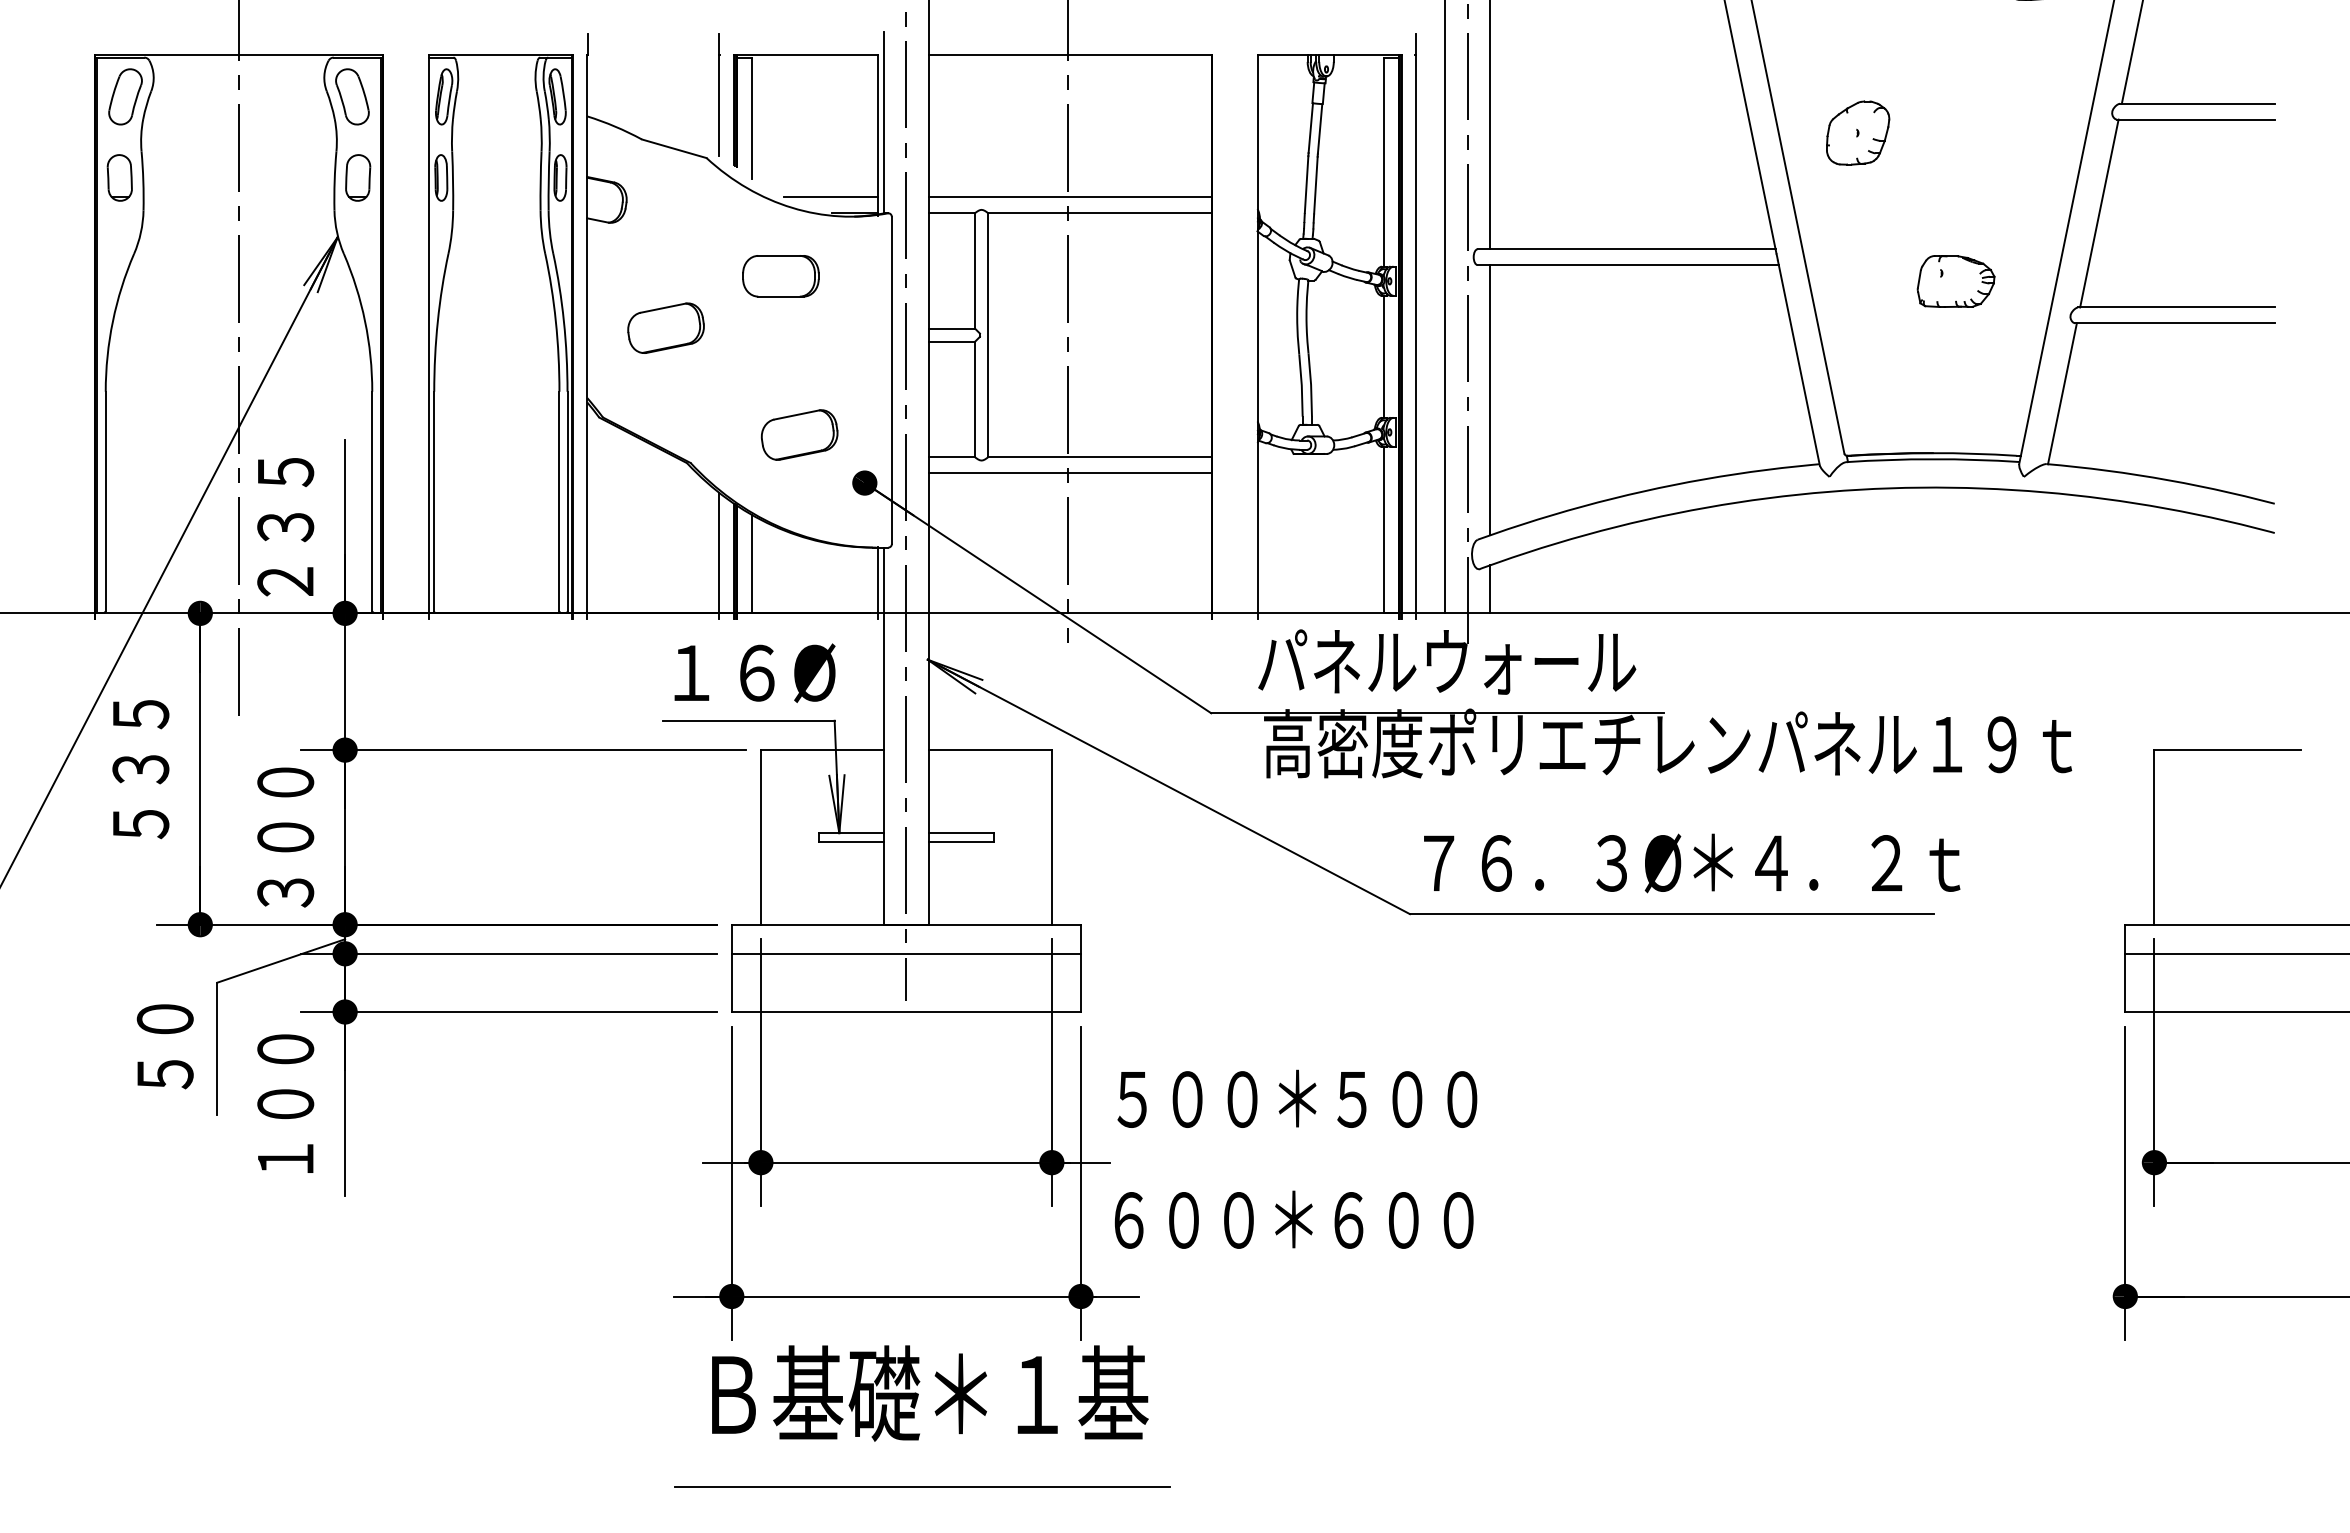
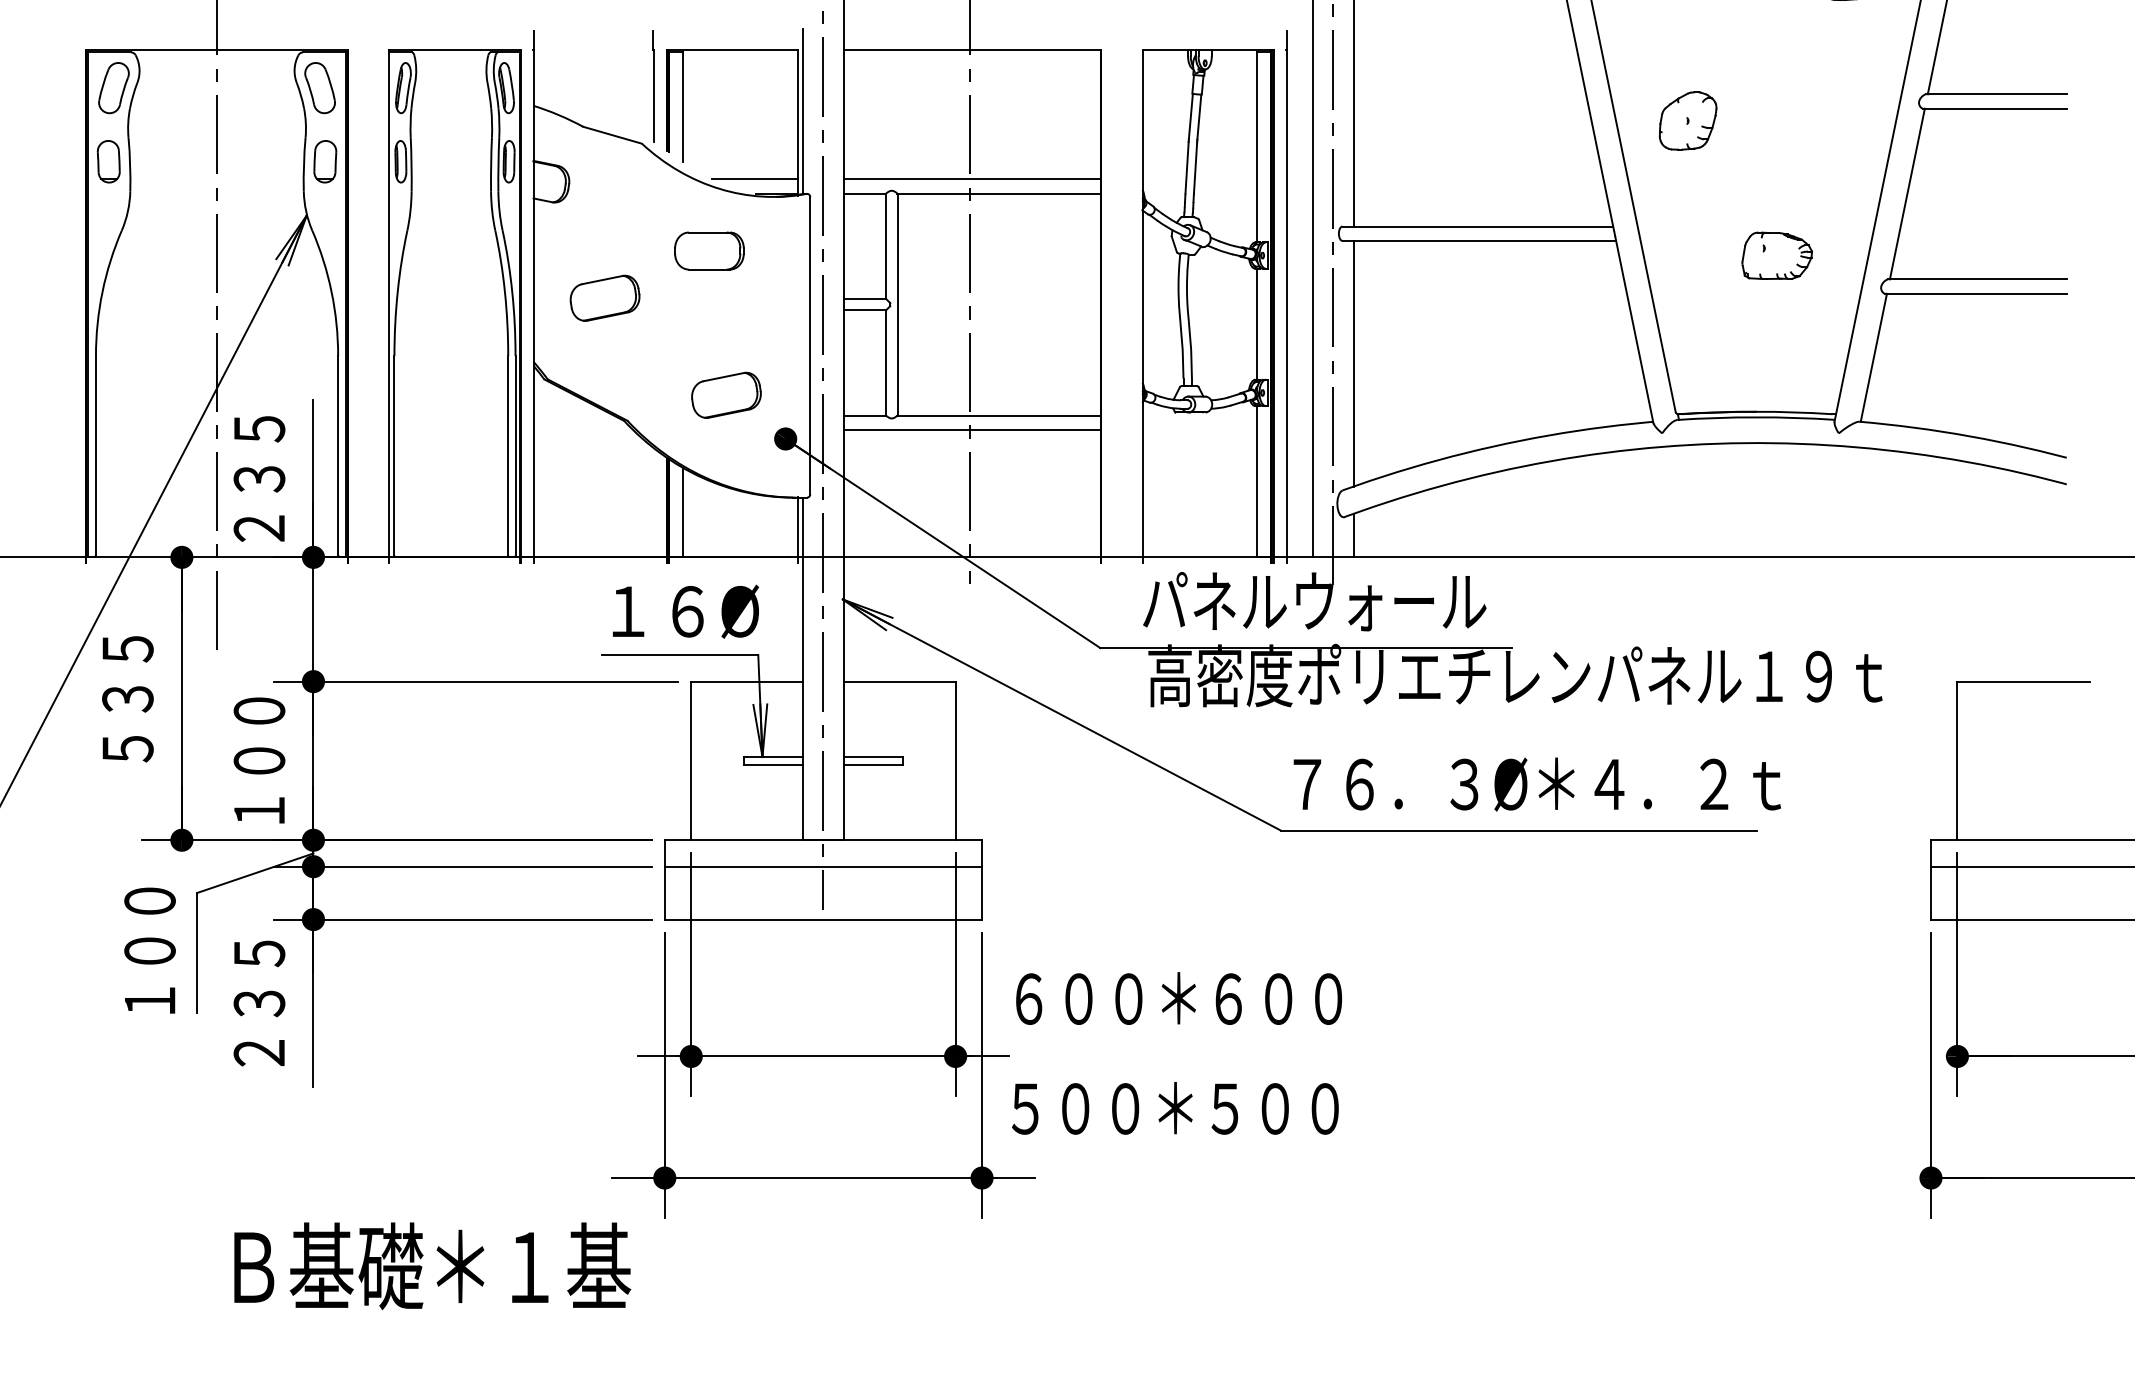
line: (719, 556) -> (653, 505), removed
text: (285, 892) -> (259, 810), ３００ -> １００
text: (164, 1045) -> (149, 949), ５０ -> １００
text: (1241, 1099) -> (1127, 999), ５００＊５００ -> ６００＊６００
text: (285, 1103) -> (259, 1002), １００ -> ２３５
text: (1238, 1220) -> (1125, 1109), ６００＊６００ -> ５００＊５００
text: (930, 1393) -> (432, 1266), moved
line: (922, 1486) -> (838, 1350), removed

